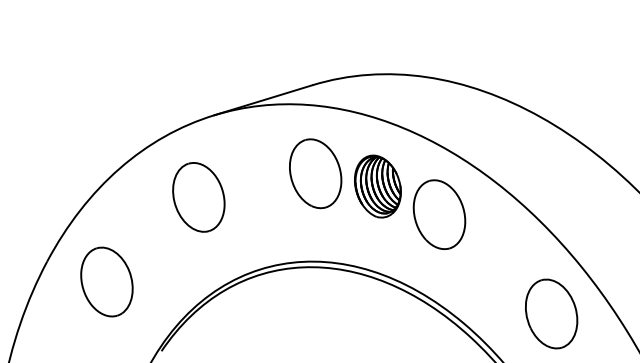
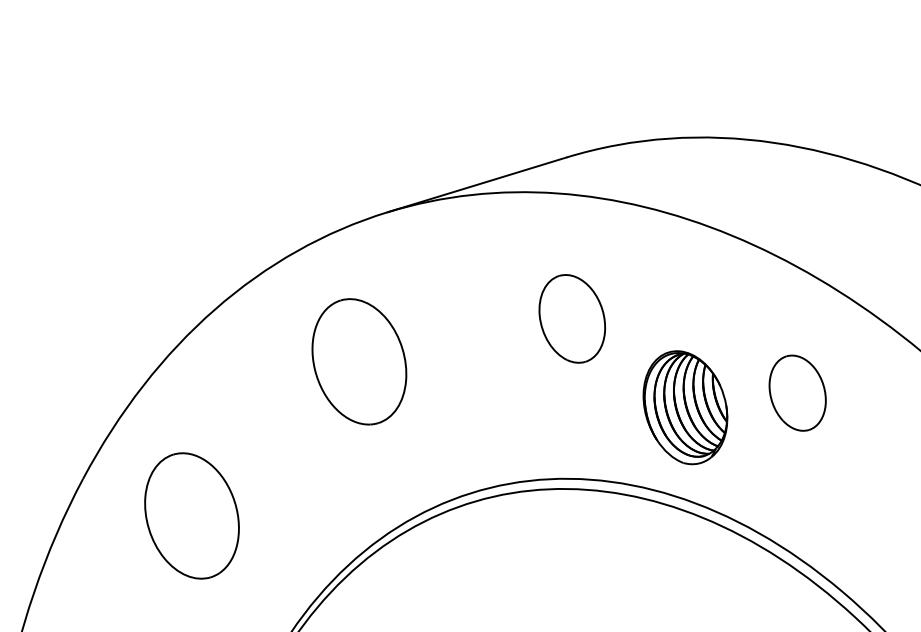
part: (315, 173) -> (571, 318), size x0.7
part: (377, 186) -> (684, 407), moved
part: (439, 214) -> (797, 392), size x0.6

